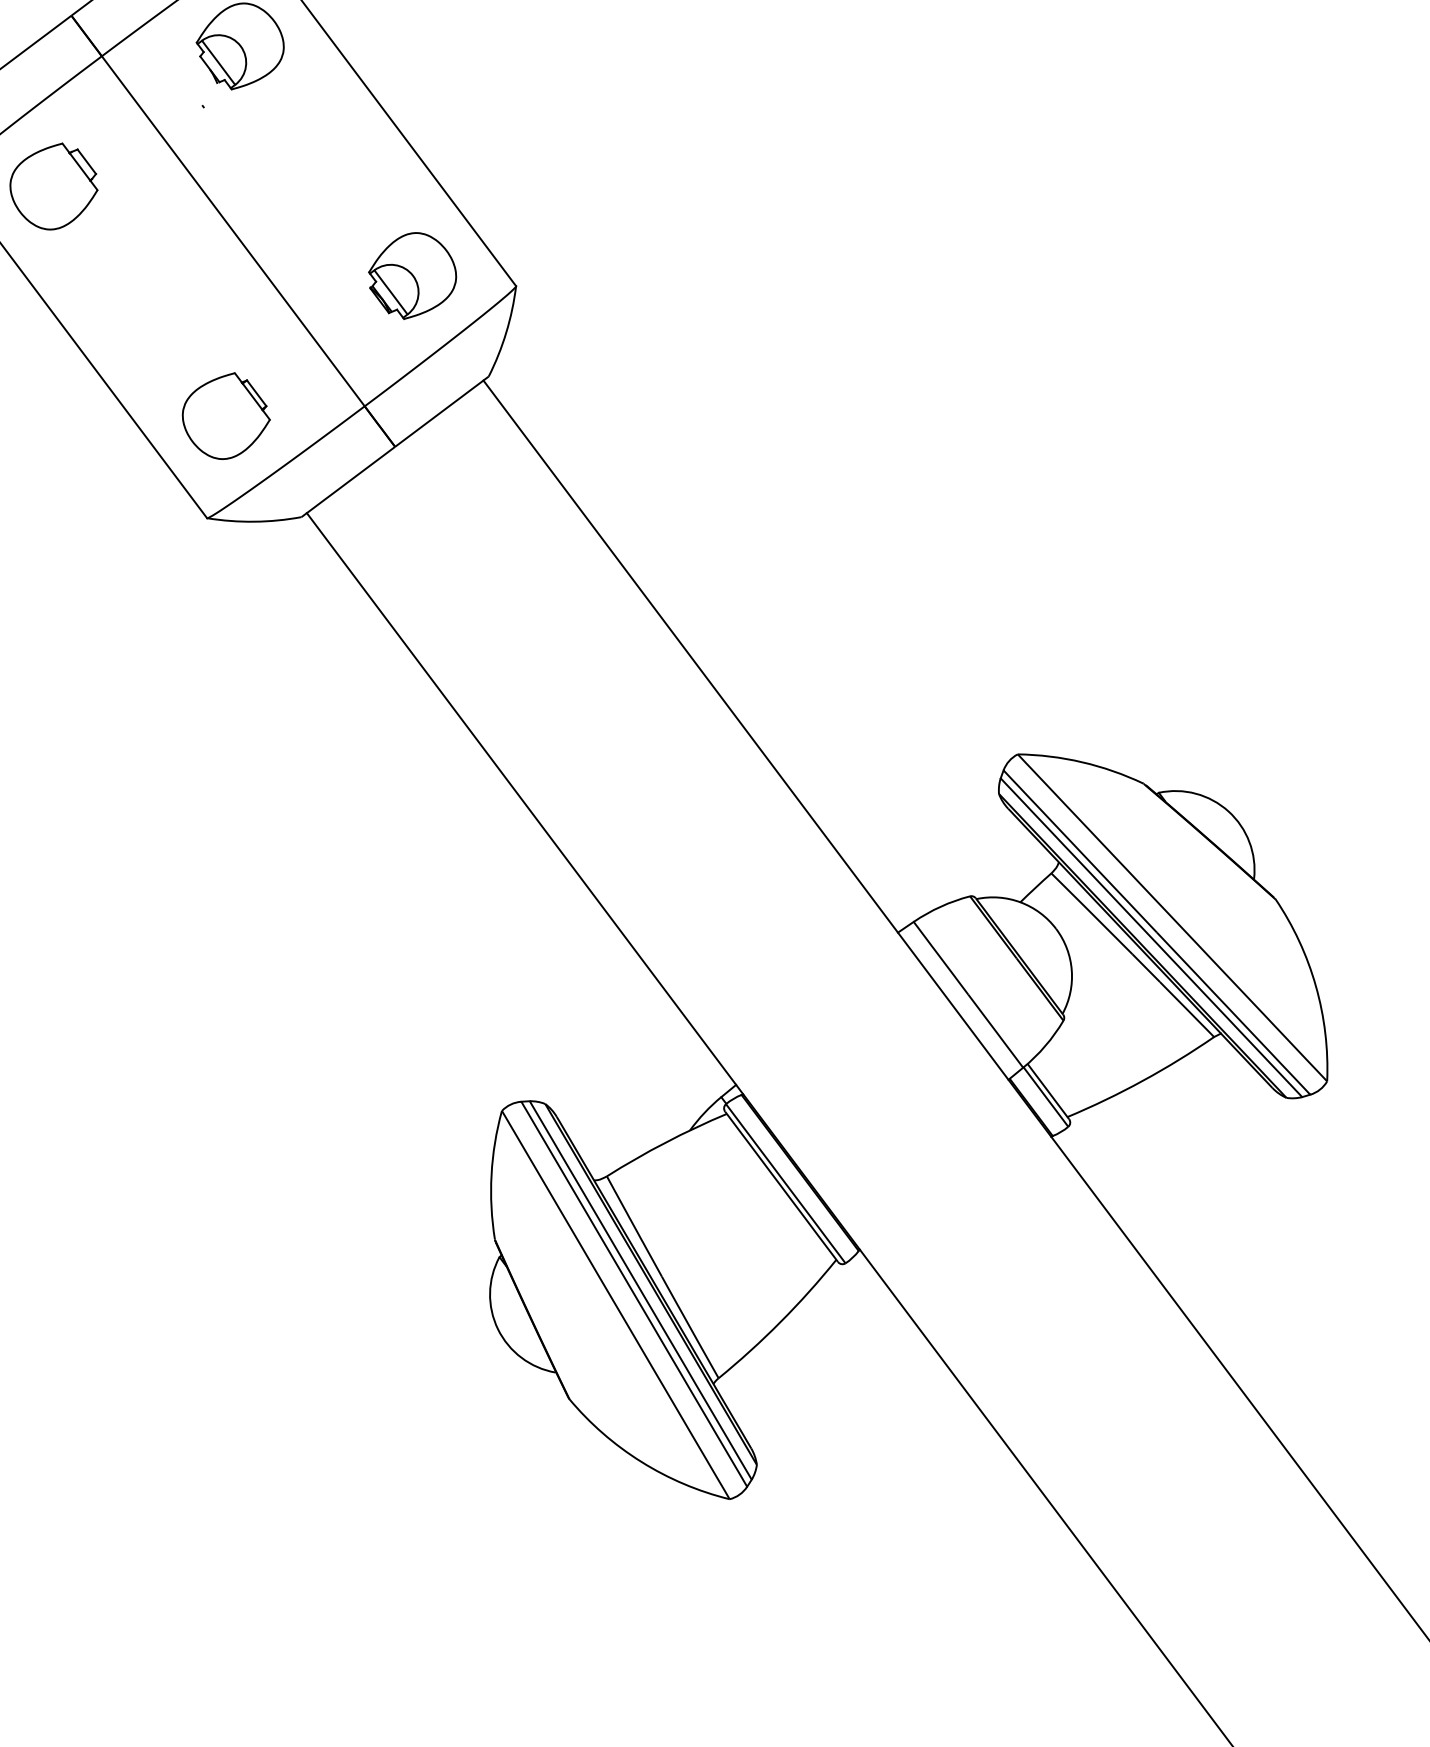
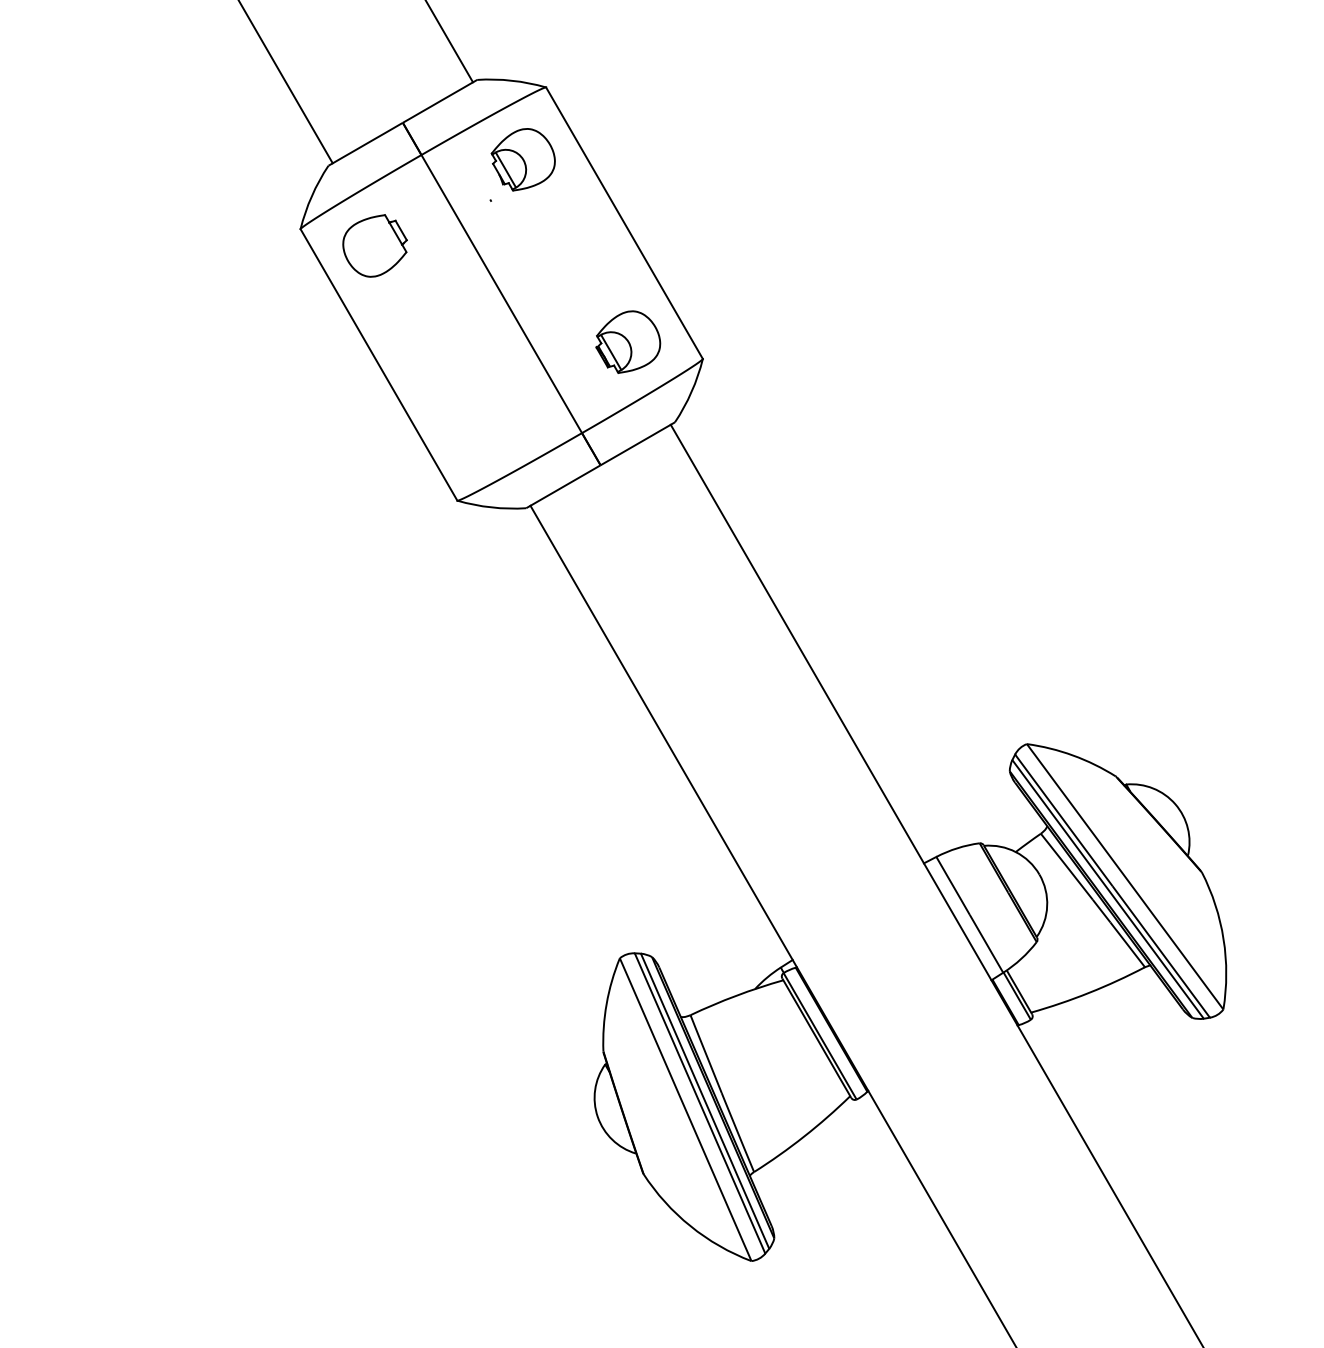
part: (225, 416) -> (479, 428), removed

